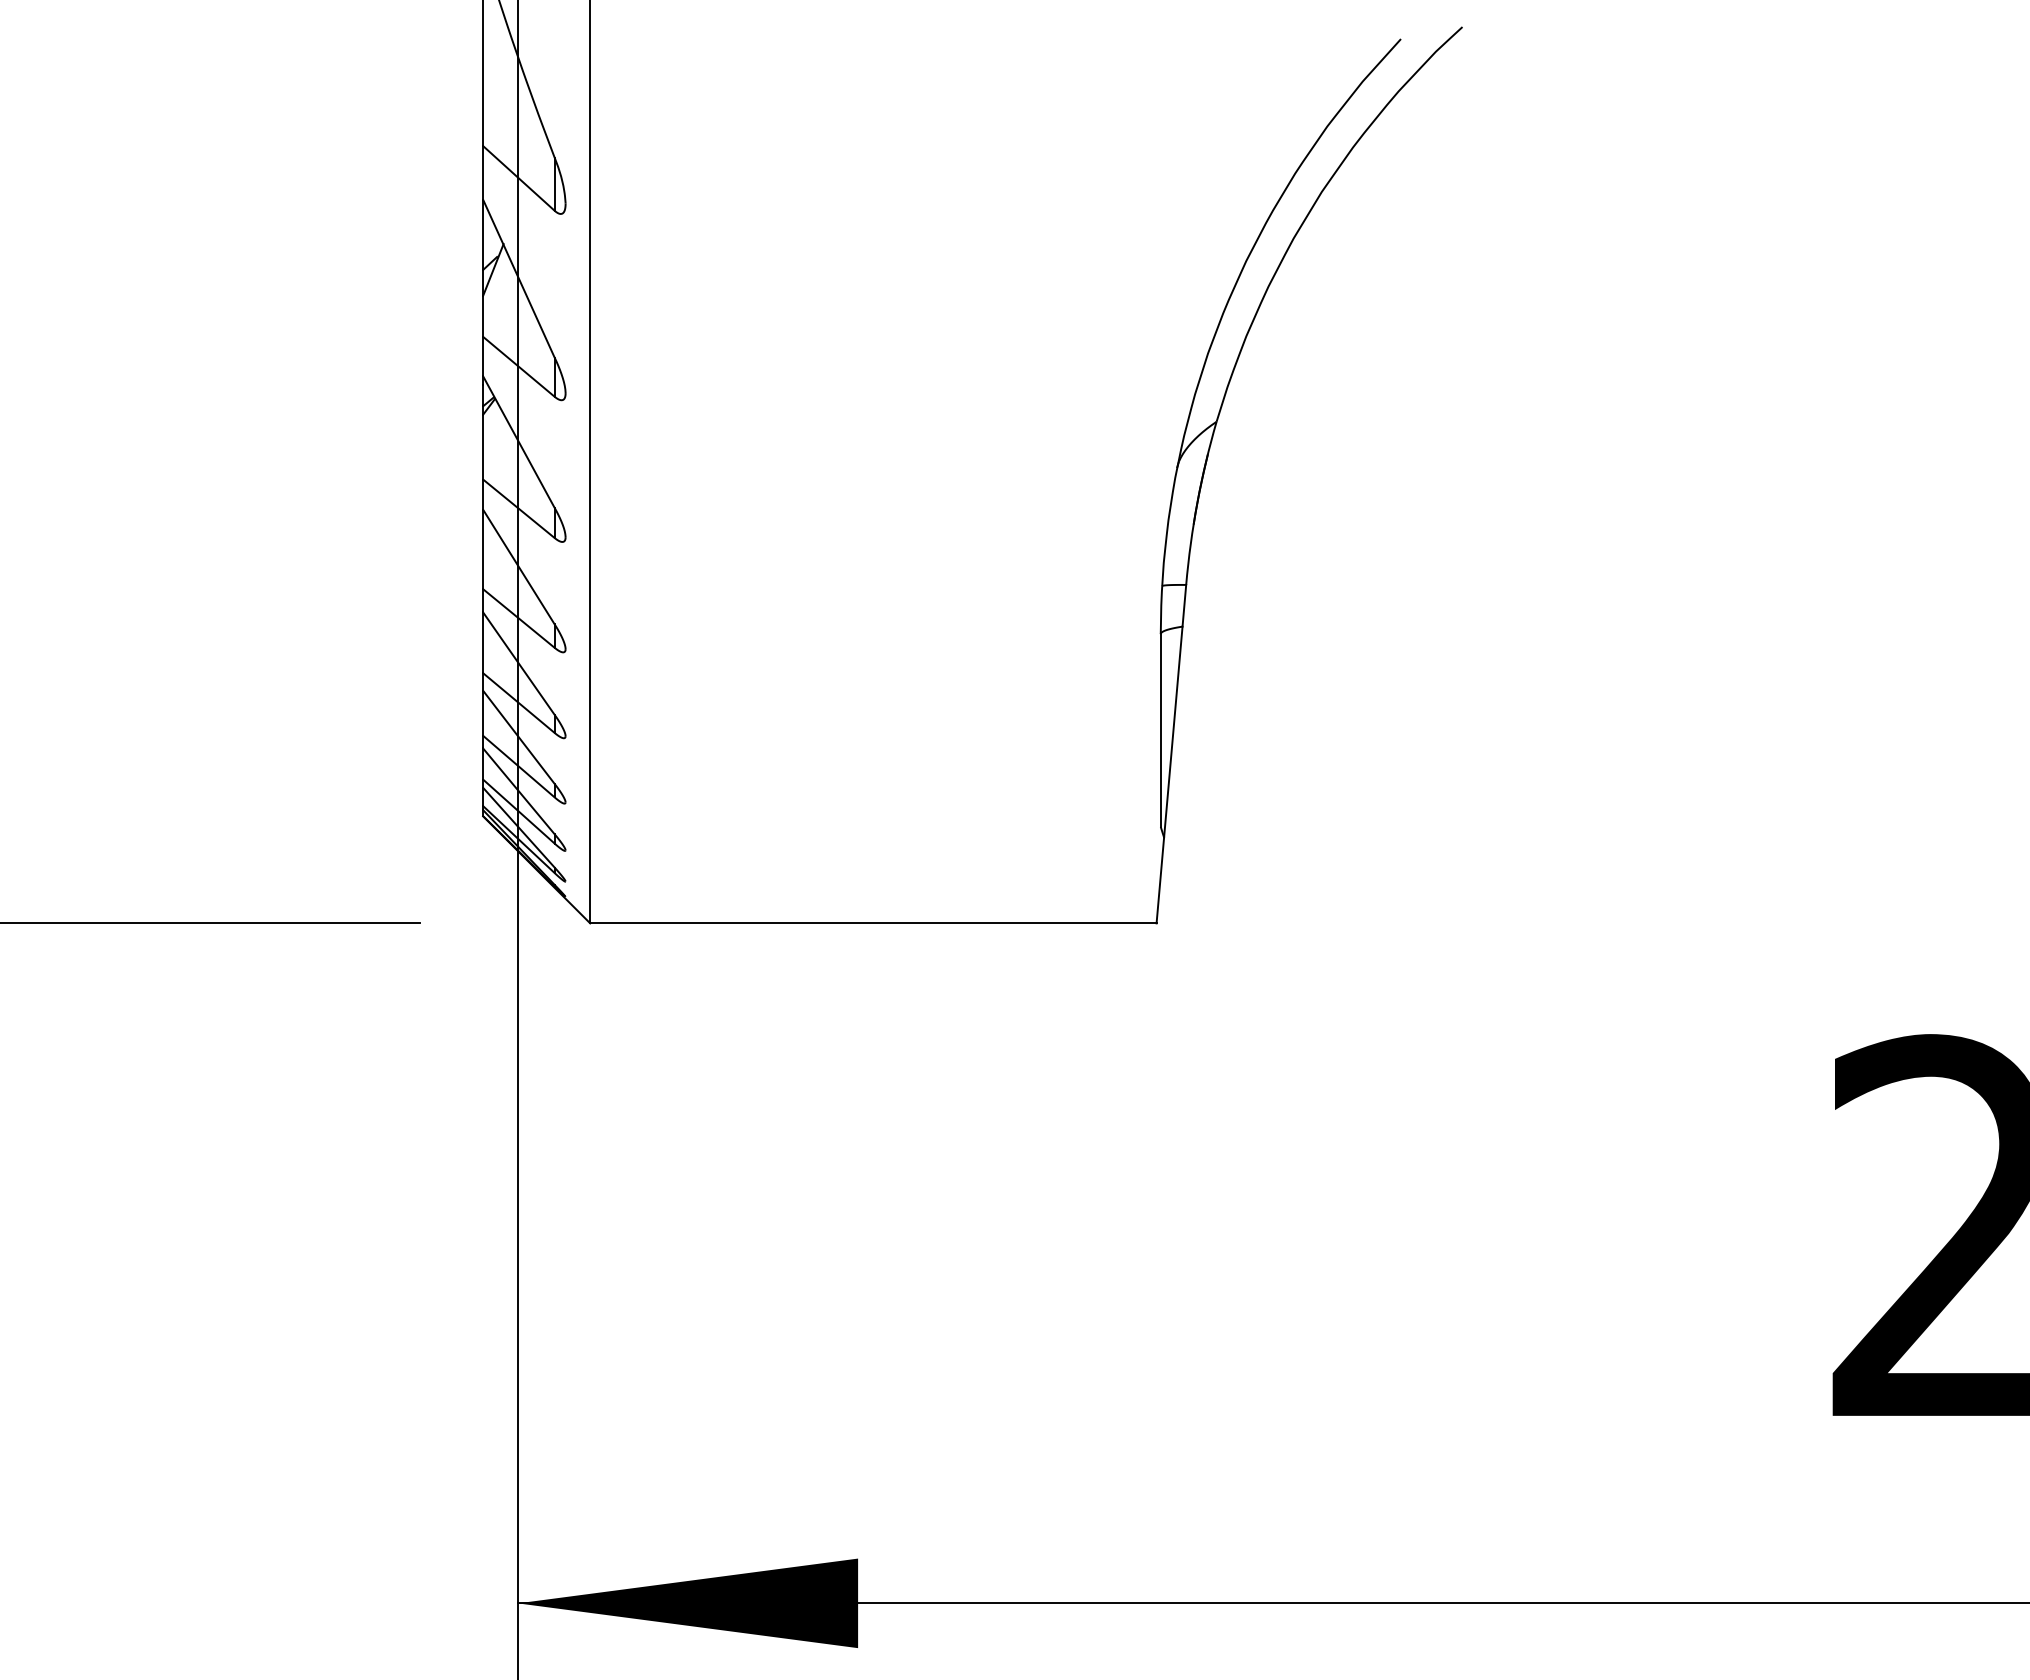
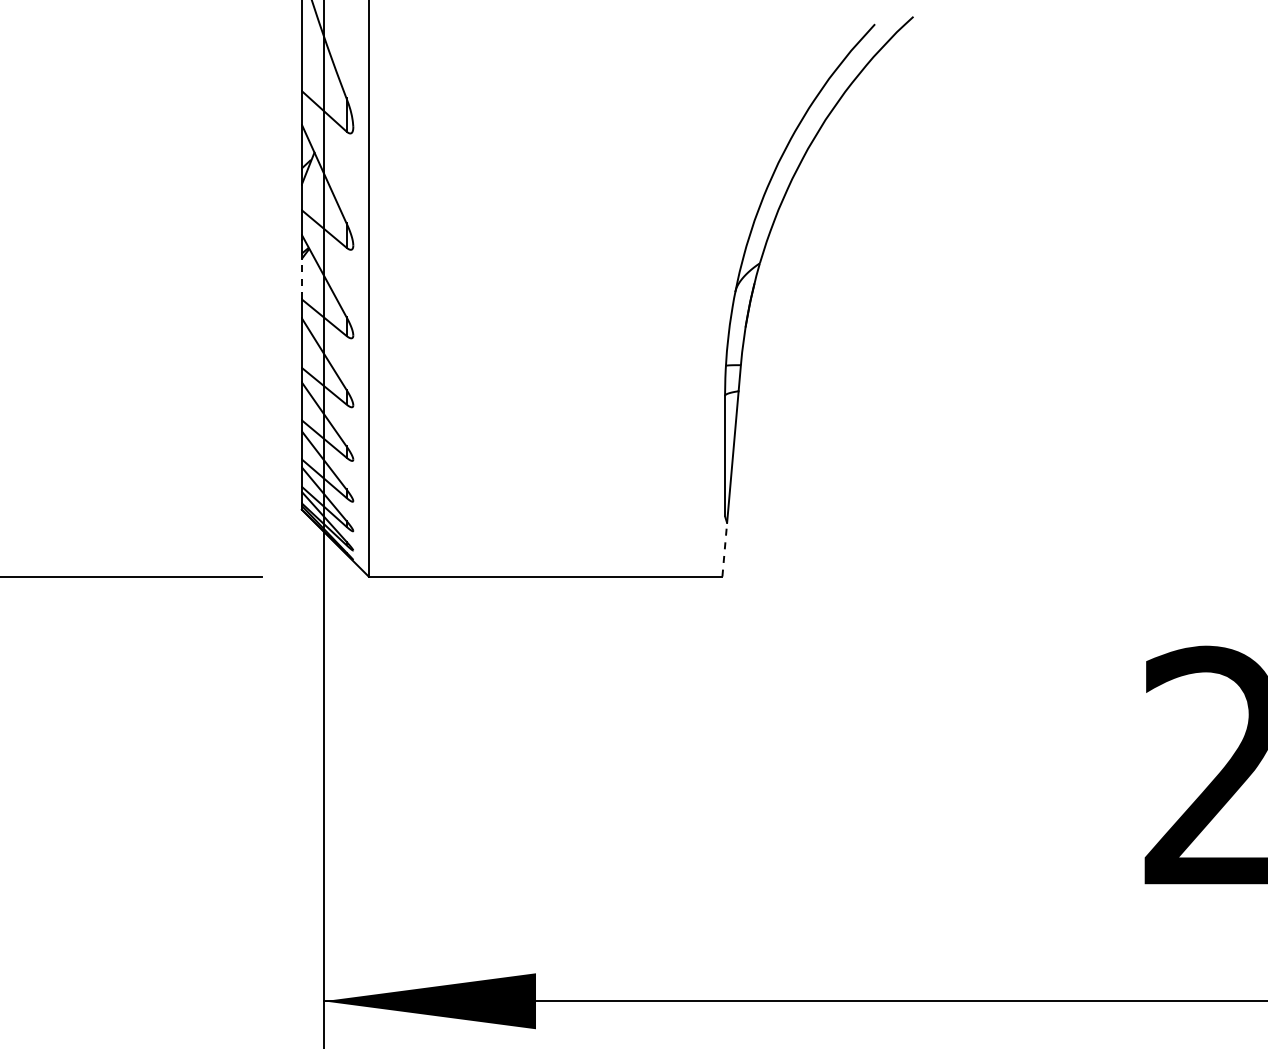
line: (482, 446) -> (301, 278), solid -> dashed
line: (1159, 880) -> (724, 549), solid -> dashed

